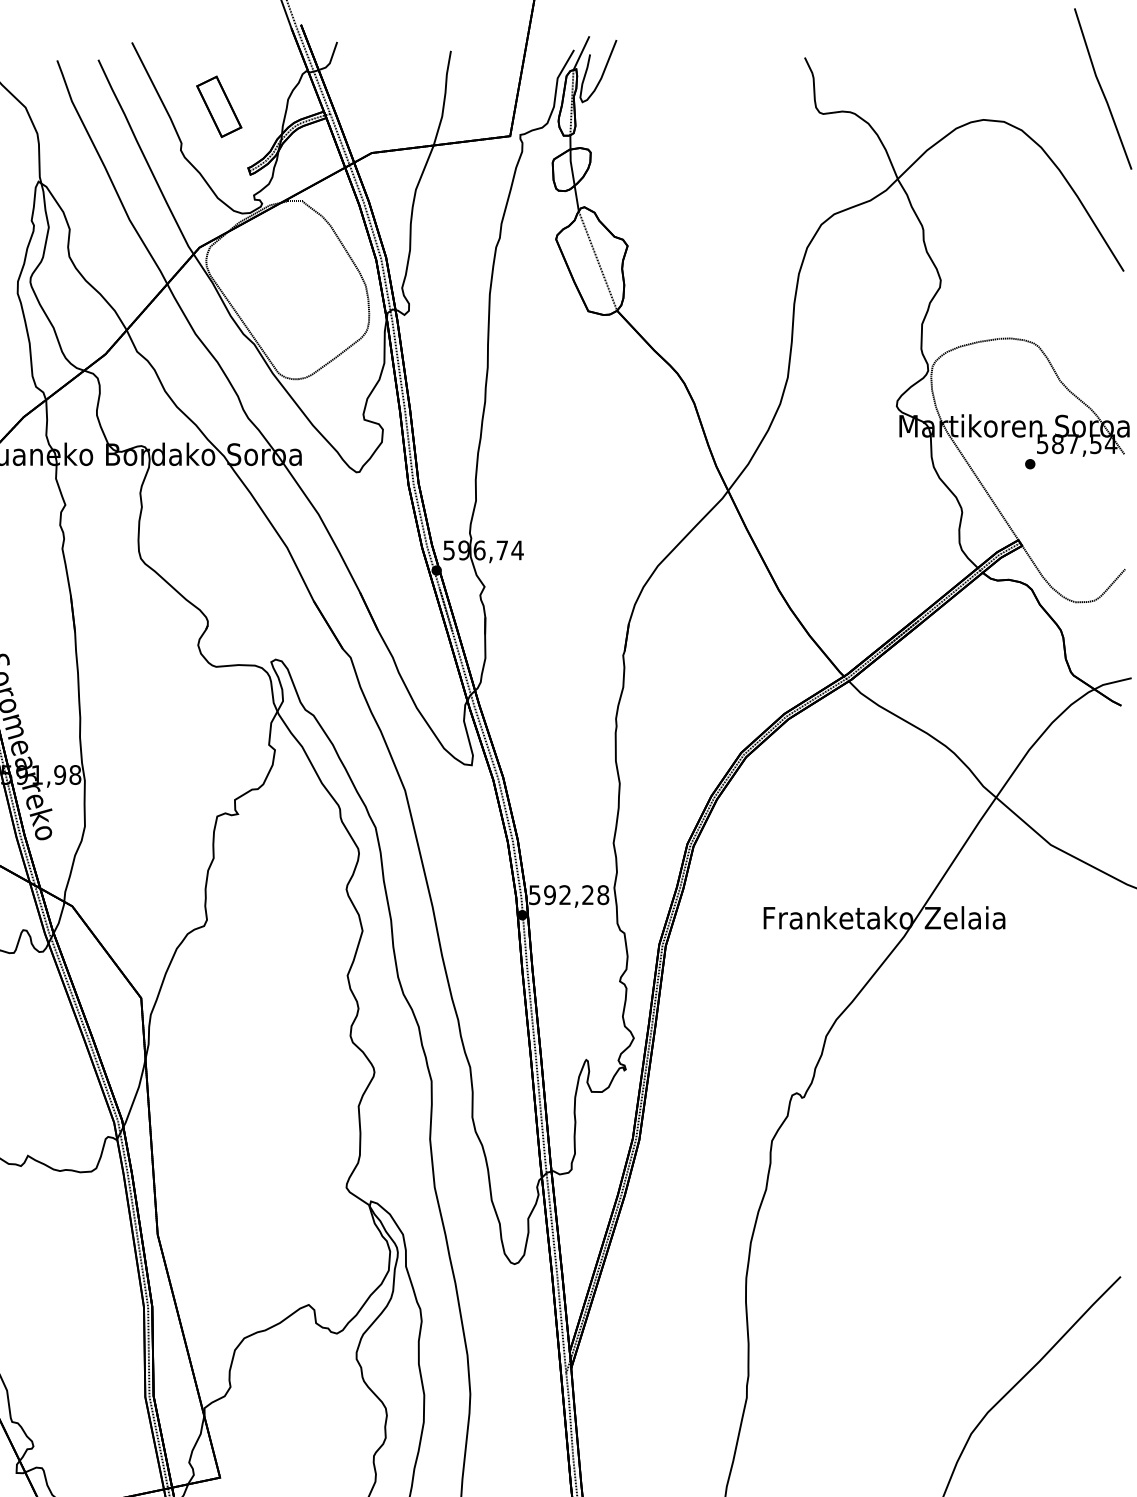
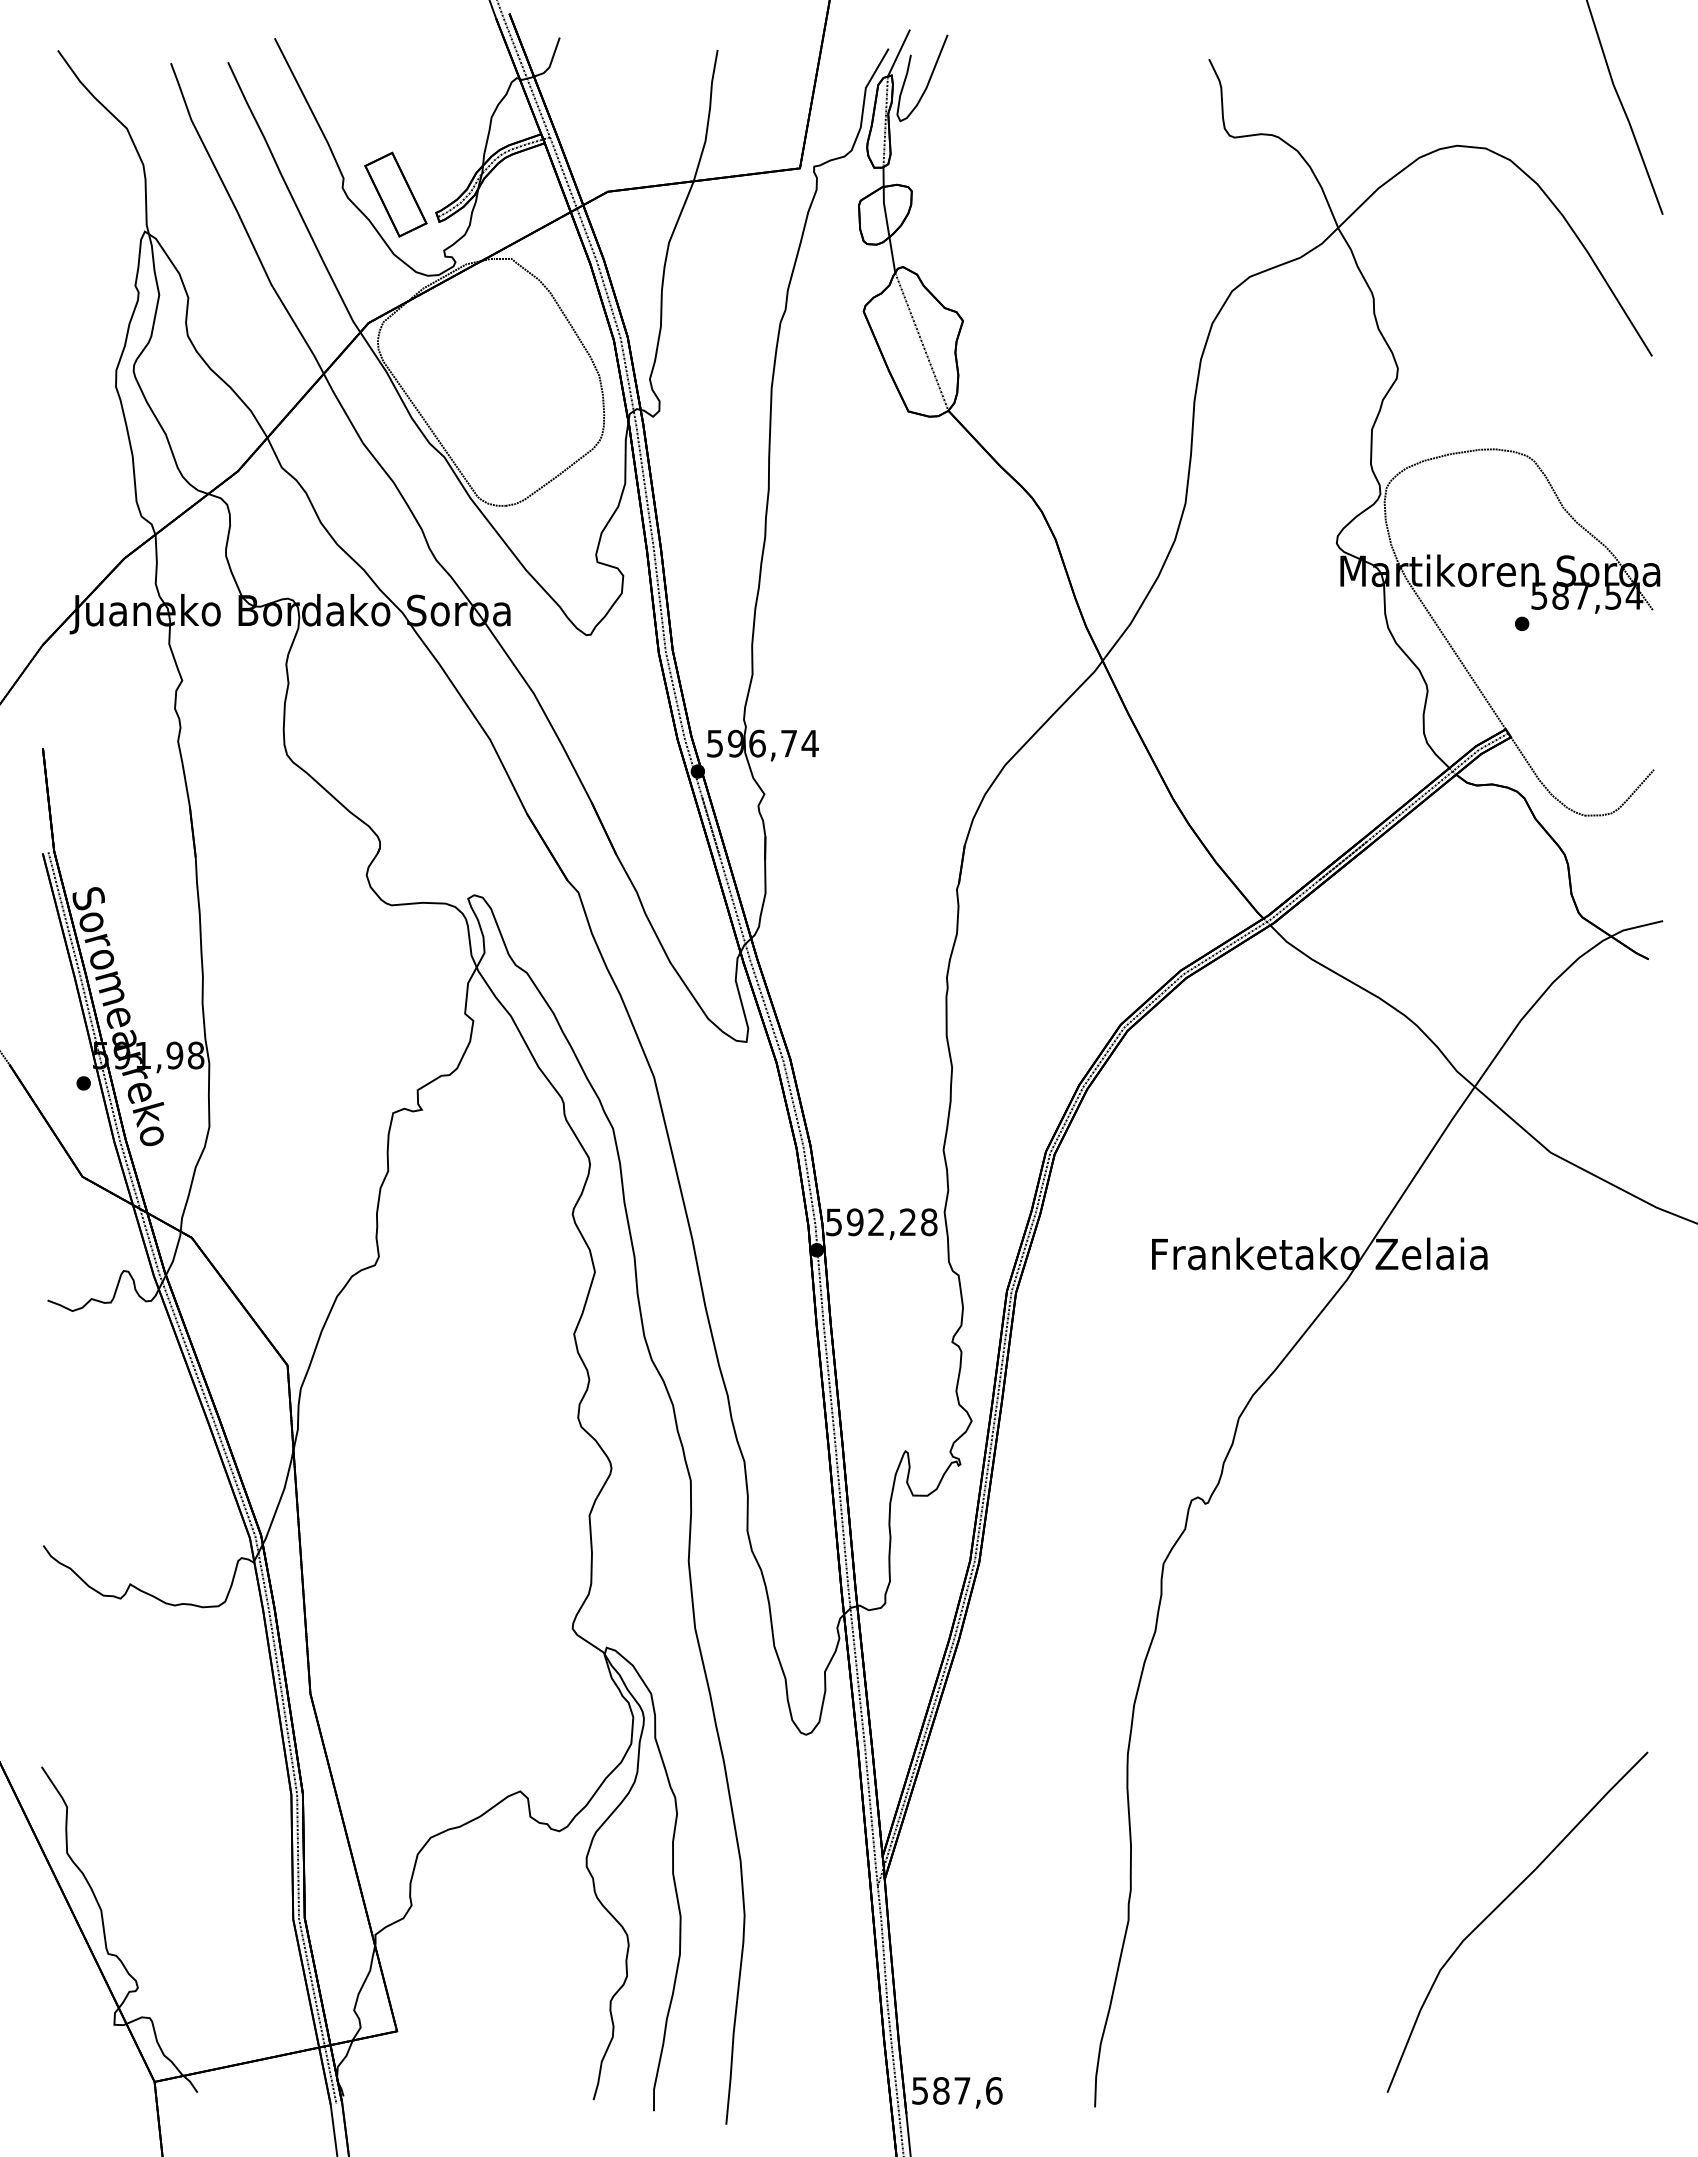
part: (218, 106) -> (395, 194), moved

